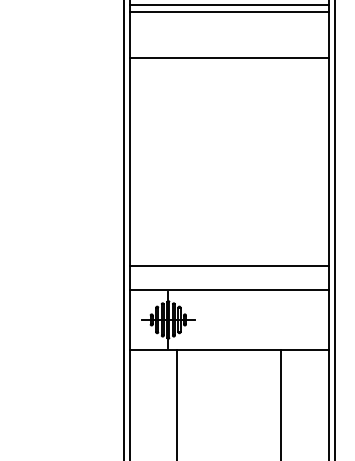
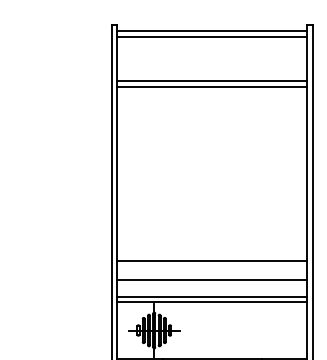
line: (229, 64) -> (212, 87), added
line: (229, 246) -> (212, 260), added
line: (229, 284) -> (212, 296), added

